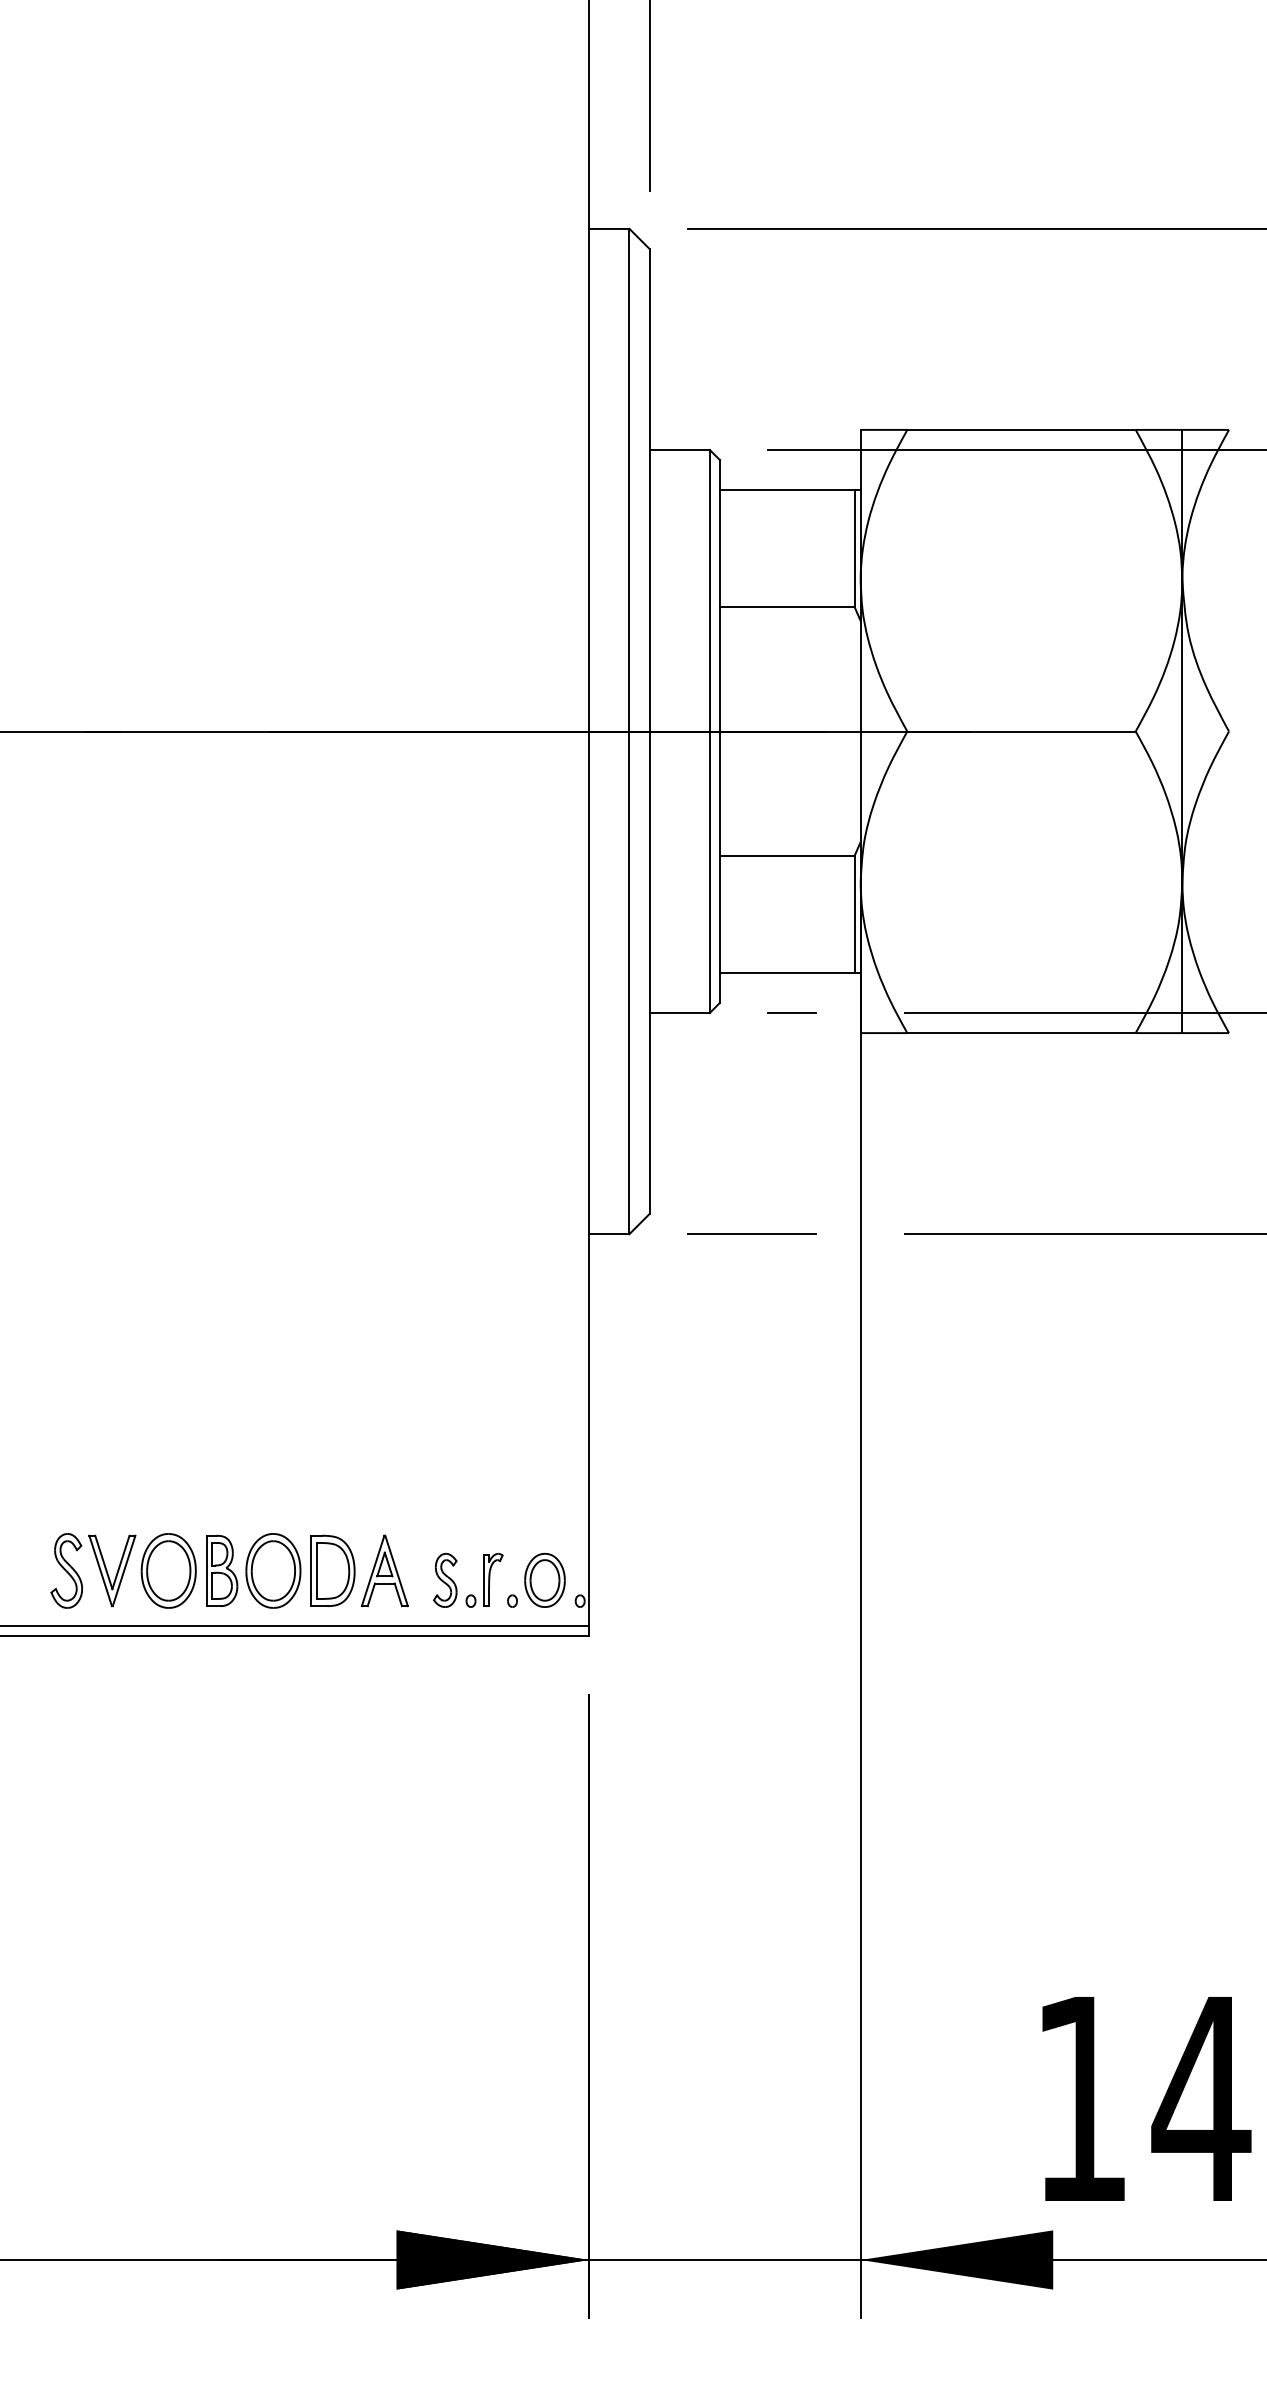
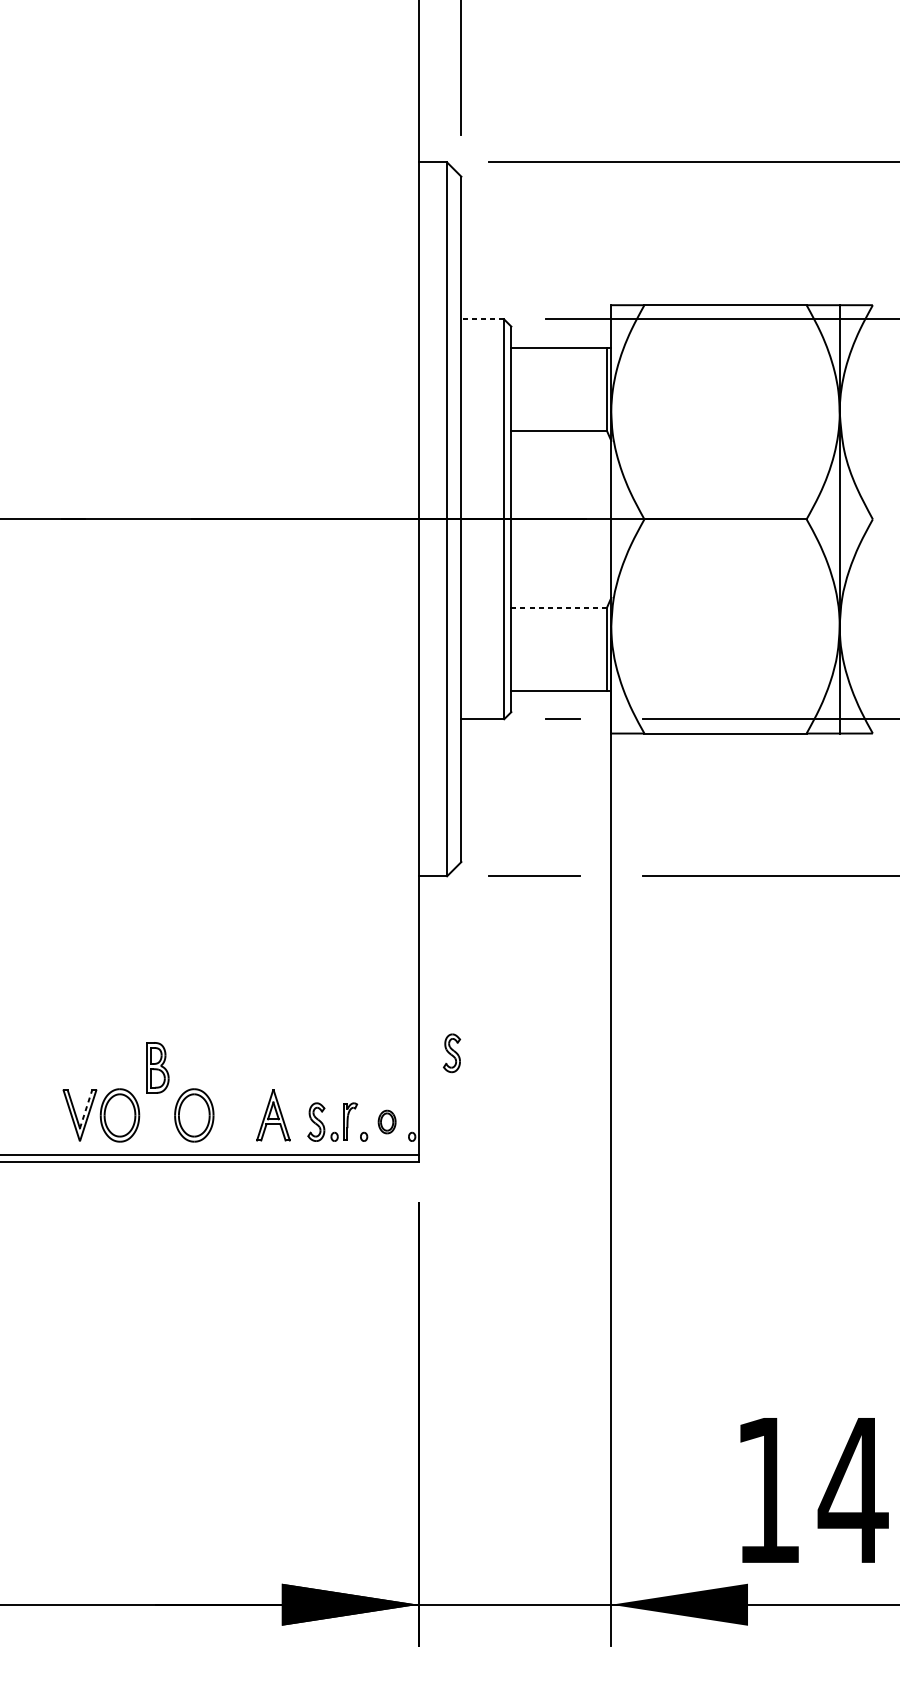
line: (679, 450) -> (482, 319), solid -> dashed
line: (787, 855) -> (559, 607), solid -> dashed
part: (636, 1482) -> (452, 1052), added
line: (121, 1562) -> (86, 1109), solid -> dashed
part: (66, 1570) -> (47, 1115), removed
part: (222, 1570) -> (158, 1067), moved
part: (332, 1570) -> (236, 1115), removed
part: (544, 1579) -> (386, 1121), size x0.6

